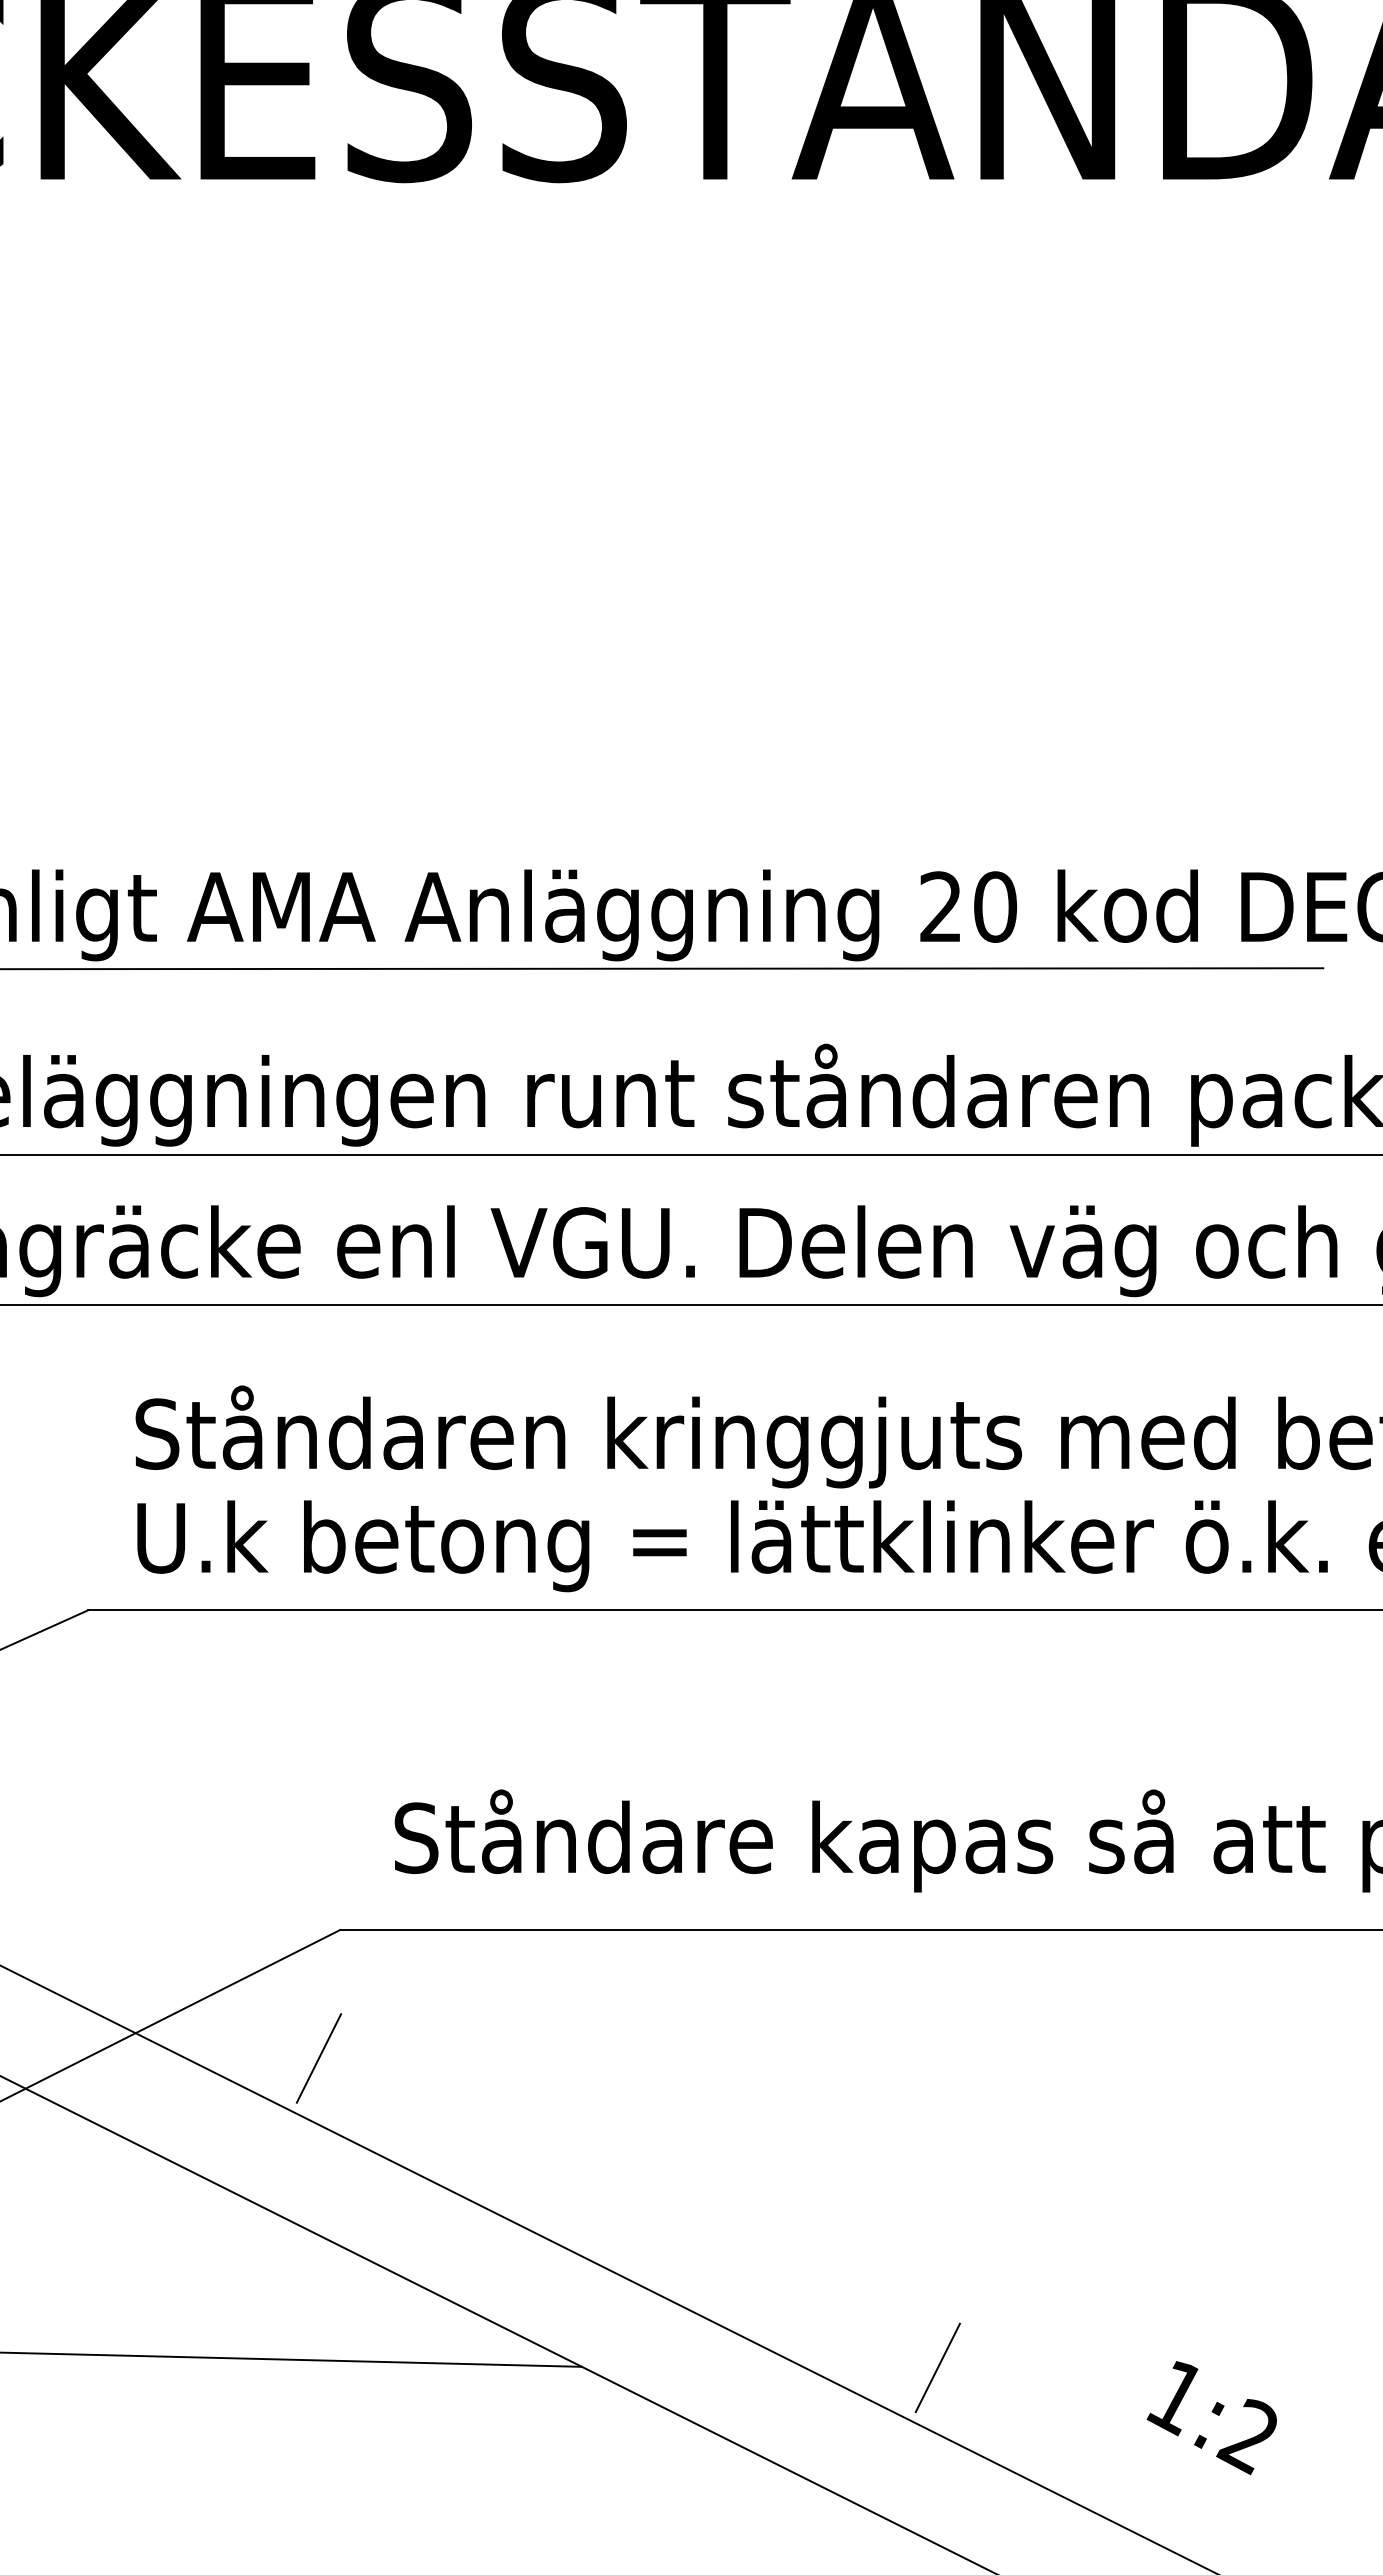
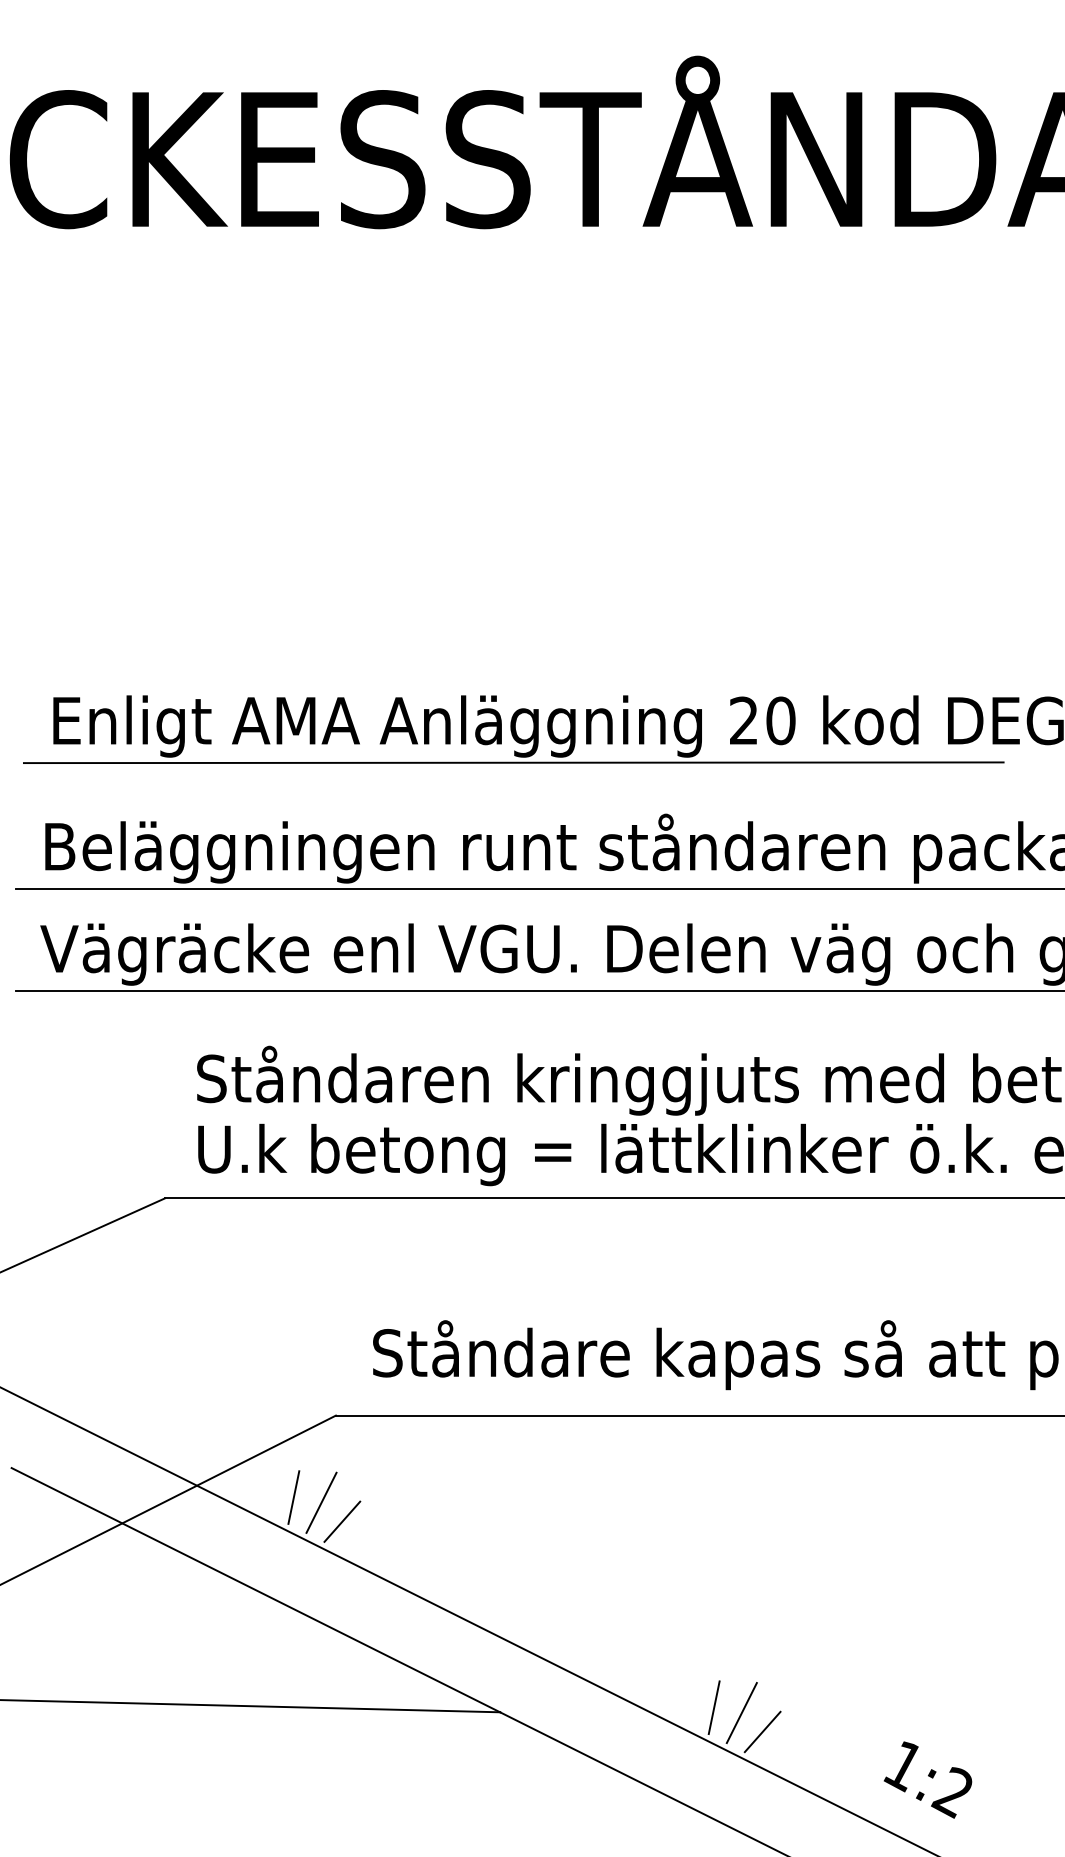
line: (277, 2050) -> (293, 1497), added
line: (349, 2085) -> (342, 1521), added
line: (896, 2359) -> (713, 1707), added
line: (968, 2395) -> (762, 1731), added
text: (1211, 2417) -> (927, 1779), moved

